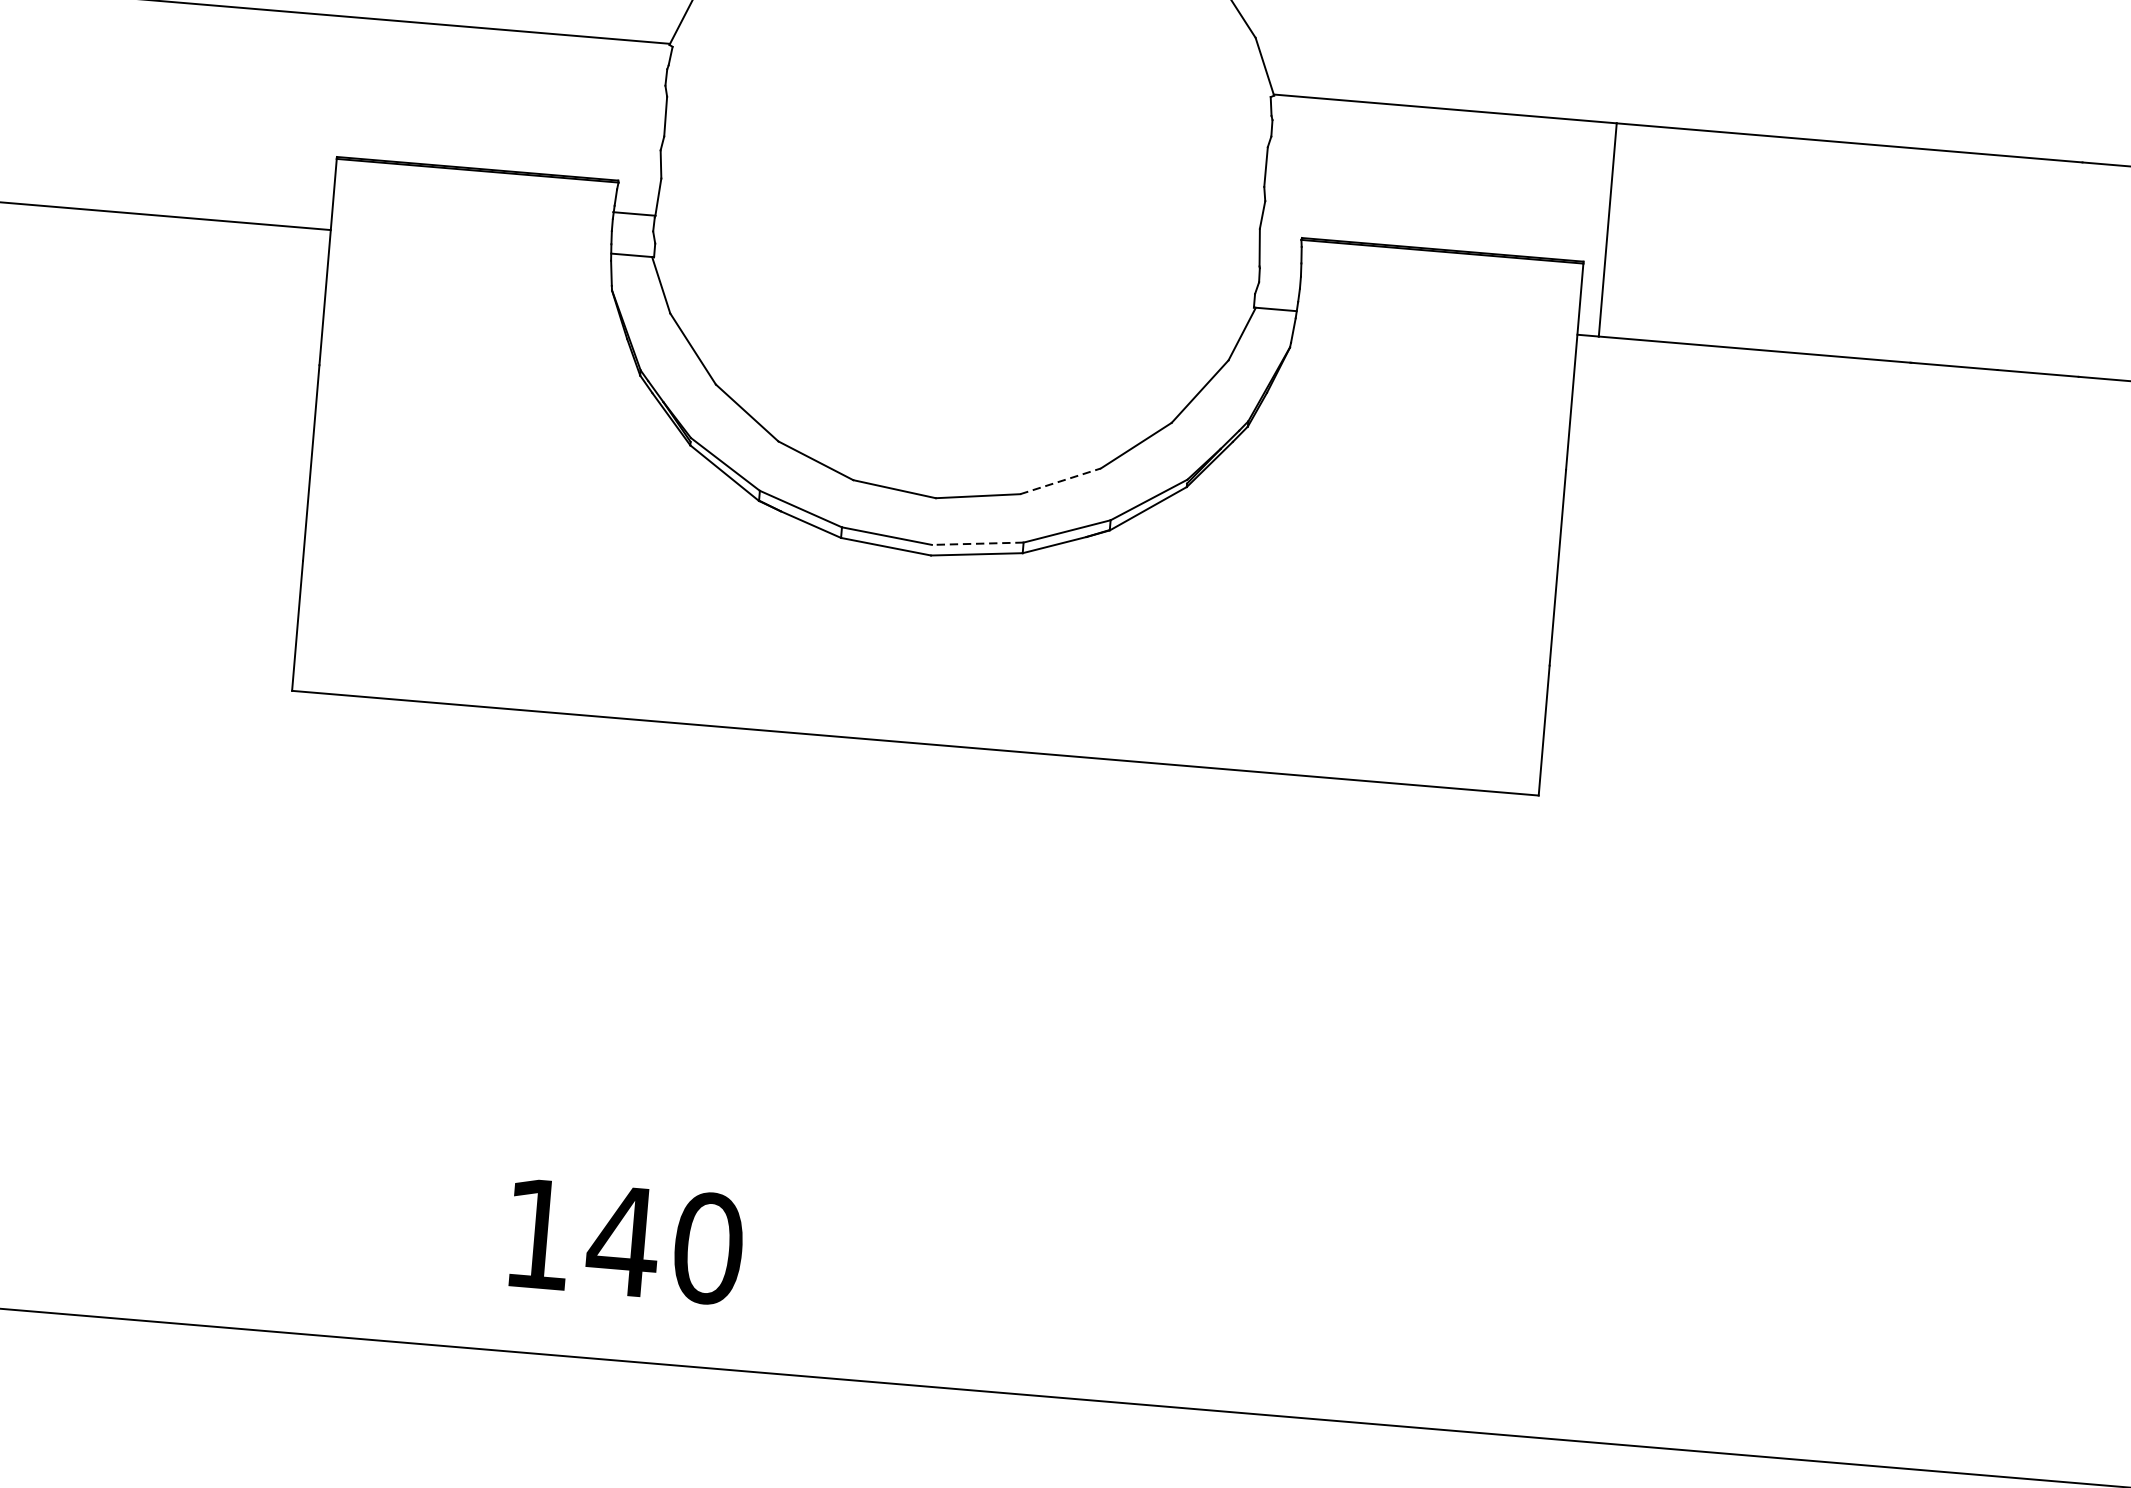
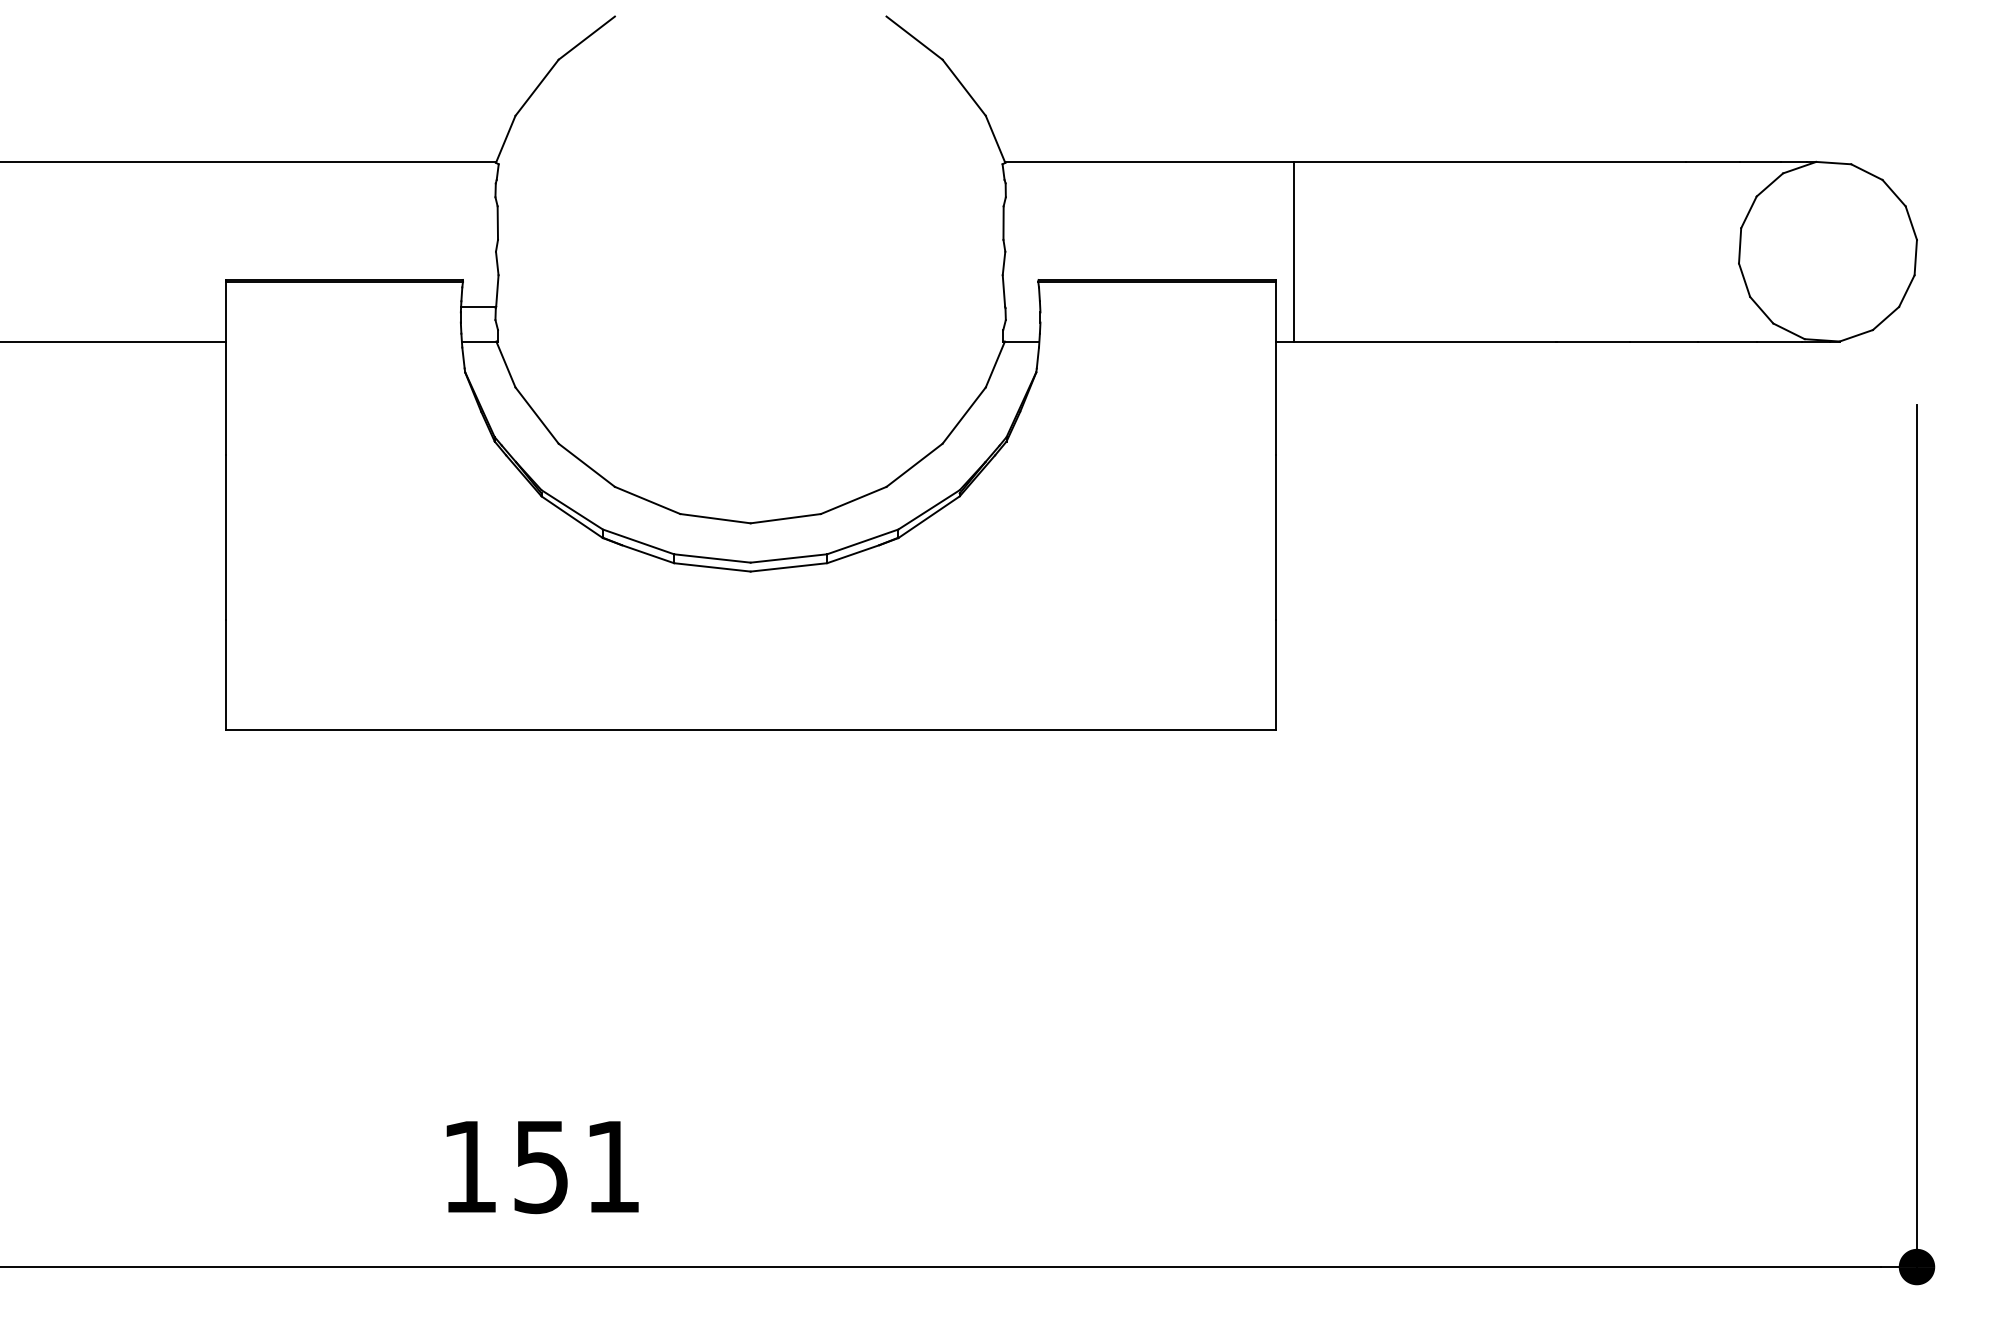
line: (1061, 481) -> (854, 500), dashed -> solid
line: (977, 543) -> (788, 558), dashed -> solid
text: (665, 1244) -> (576, 1166), 140 -> 151

